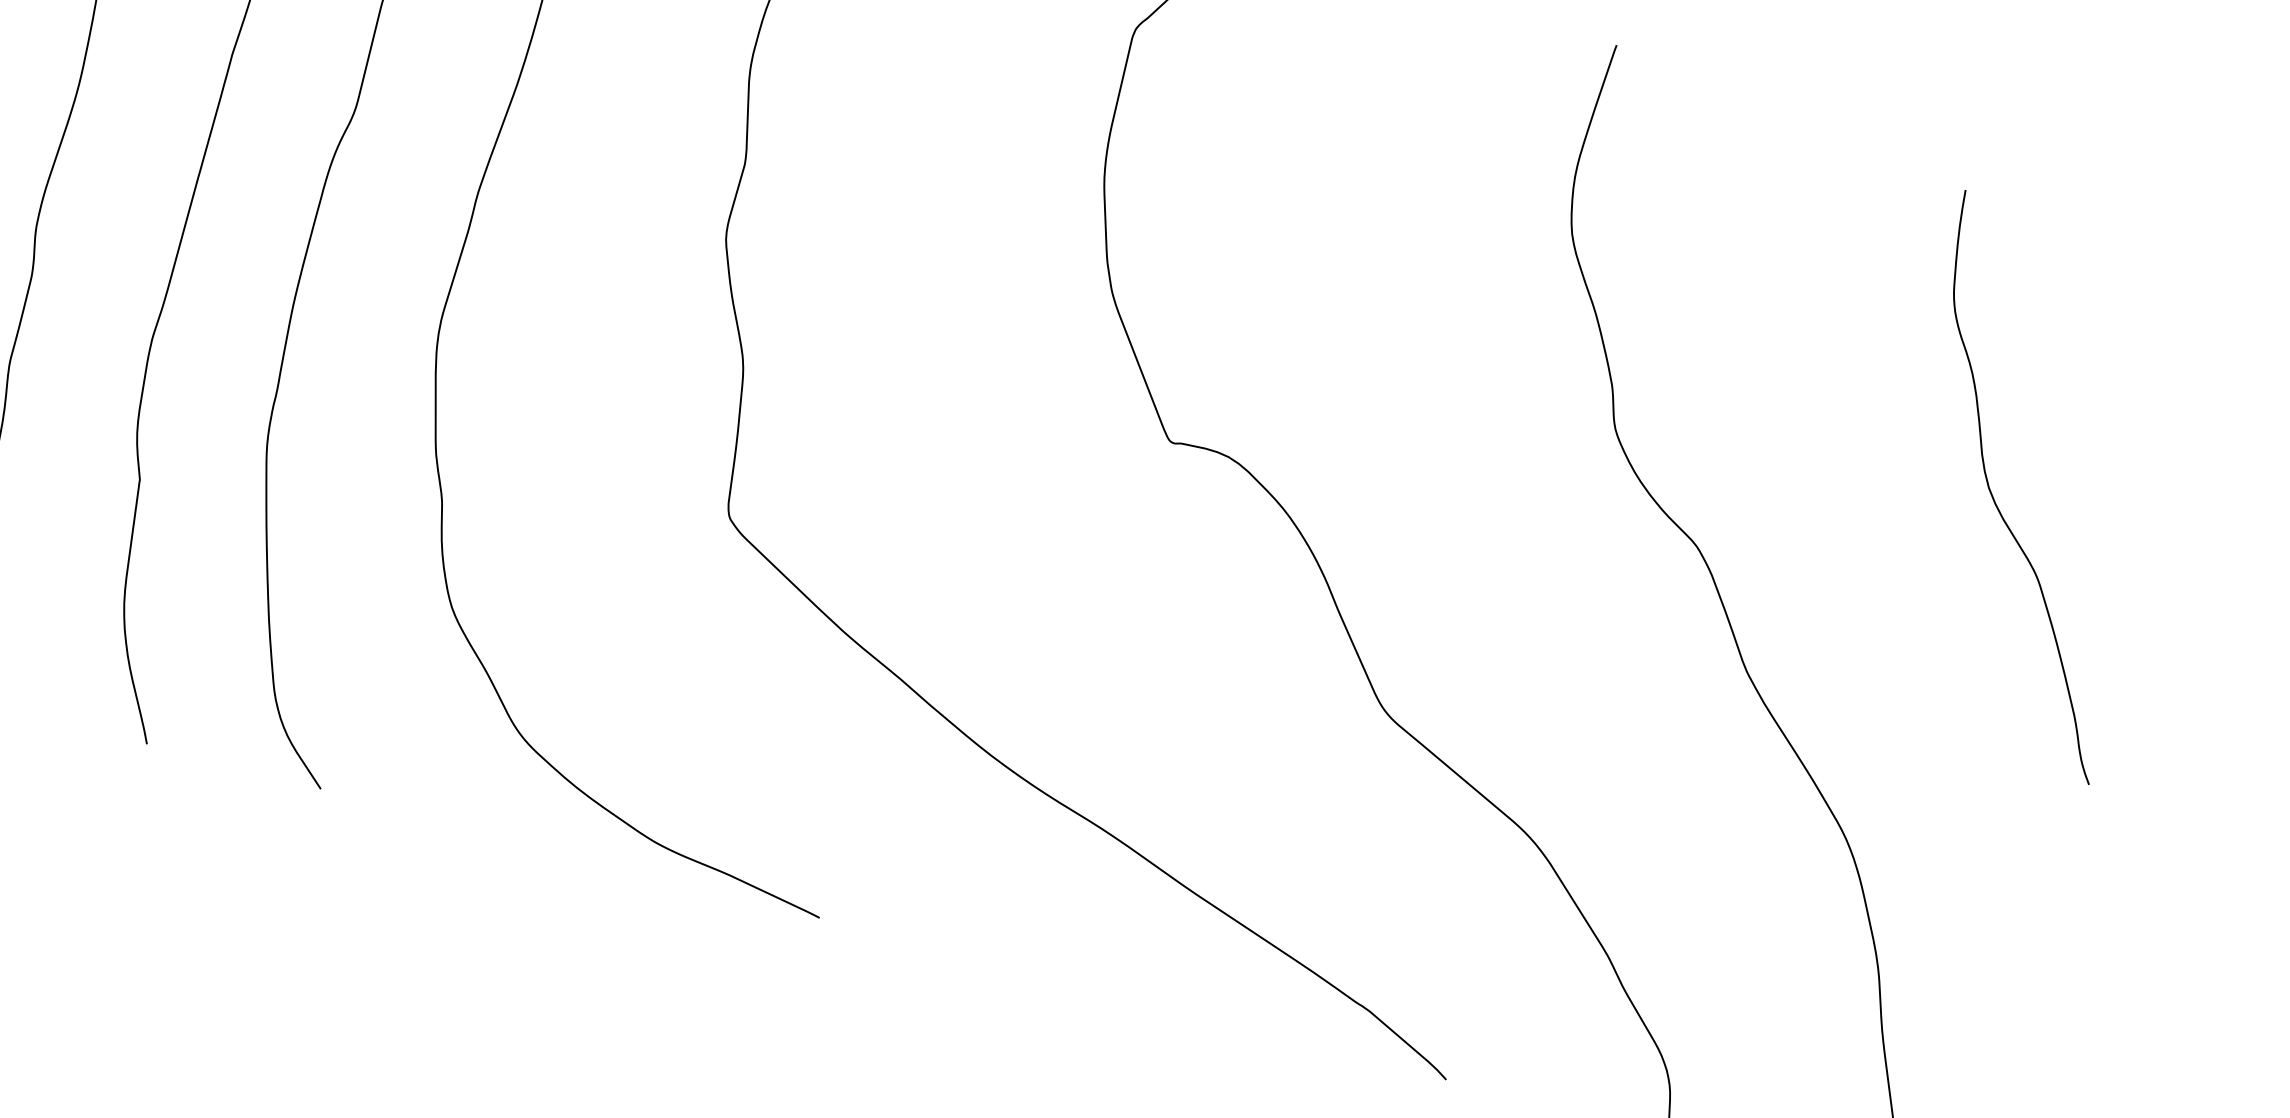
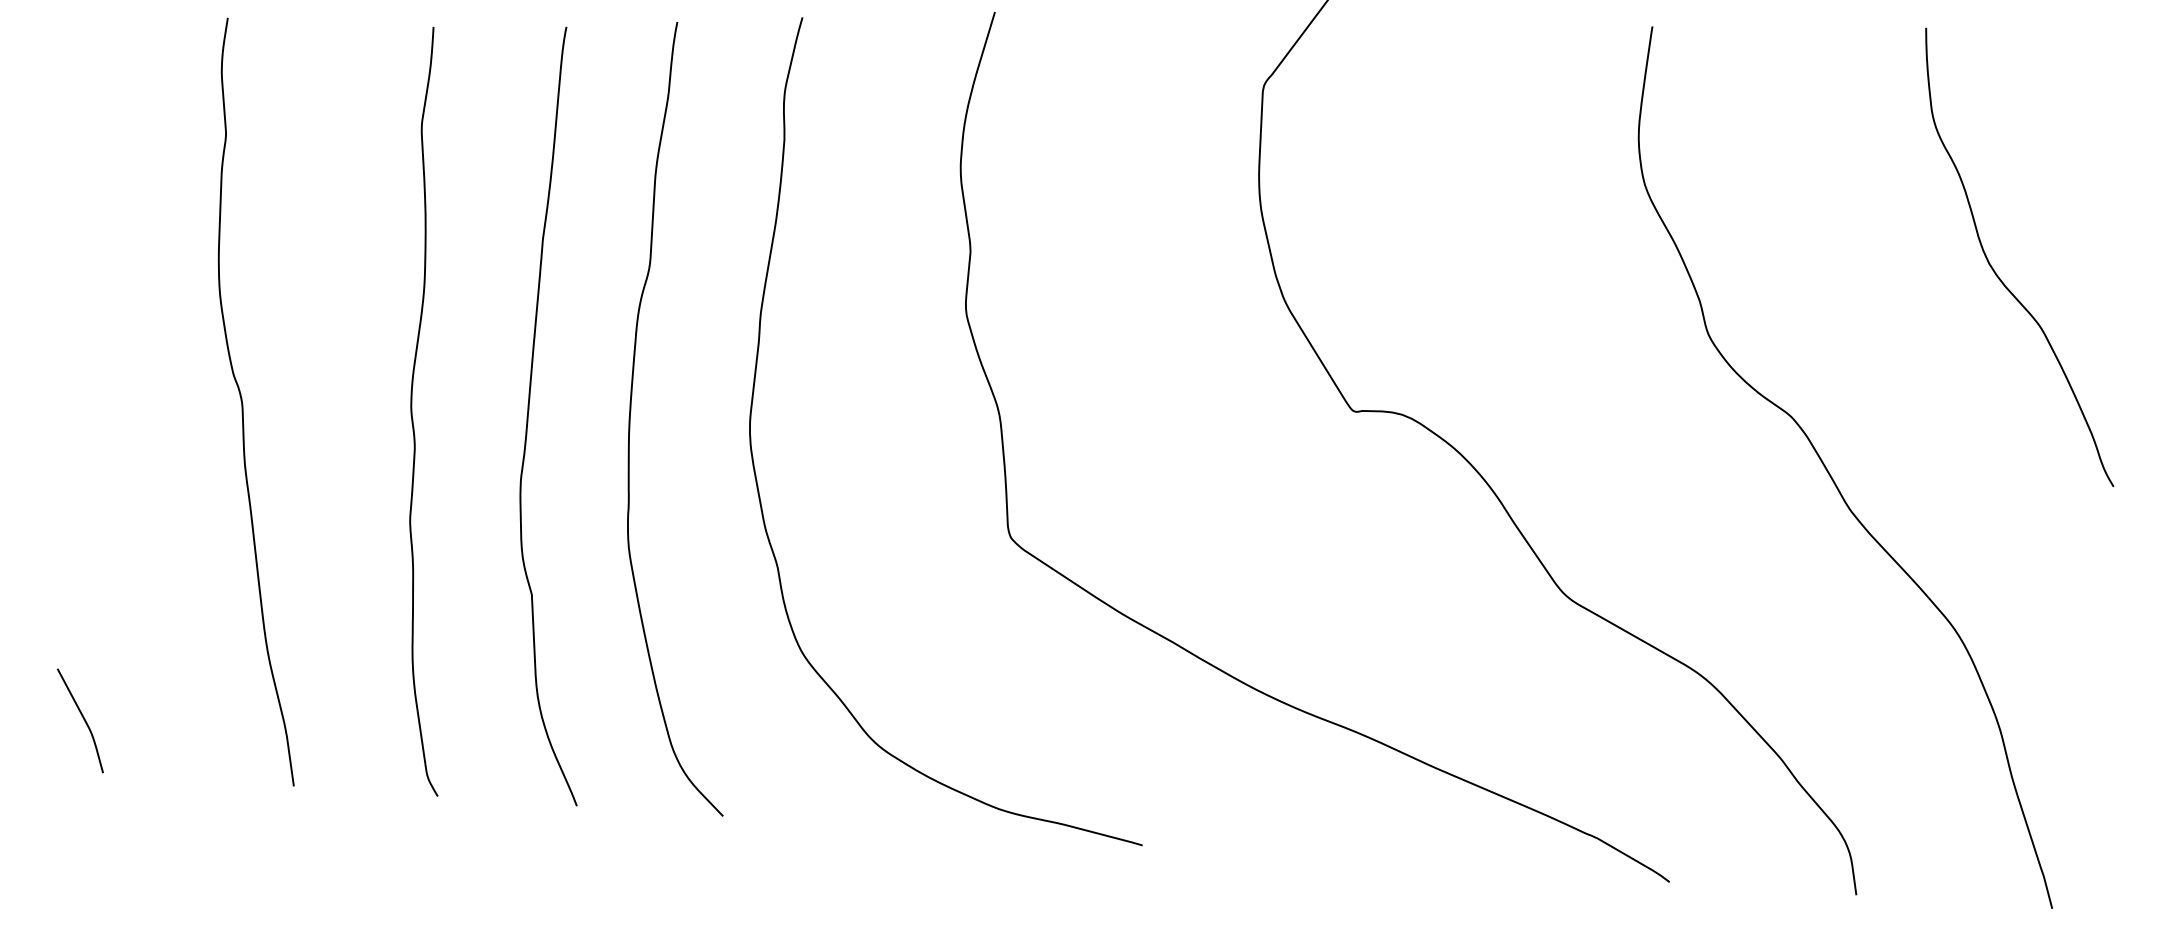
curve: (1994, 496) -> (1994, 269), moved

